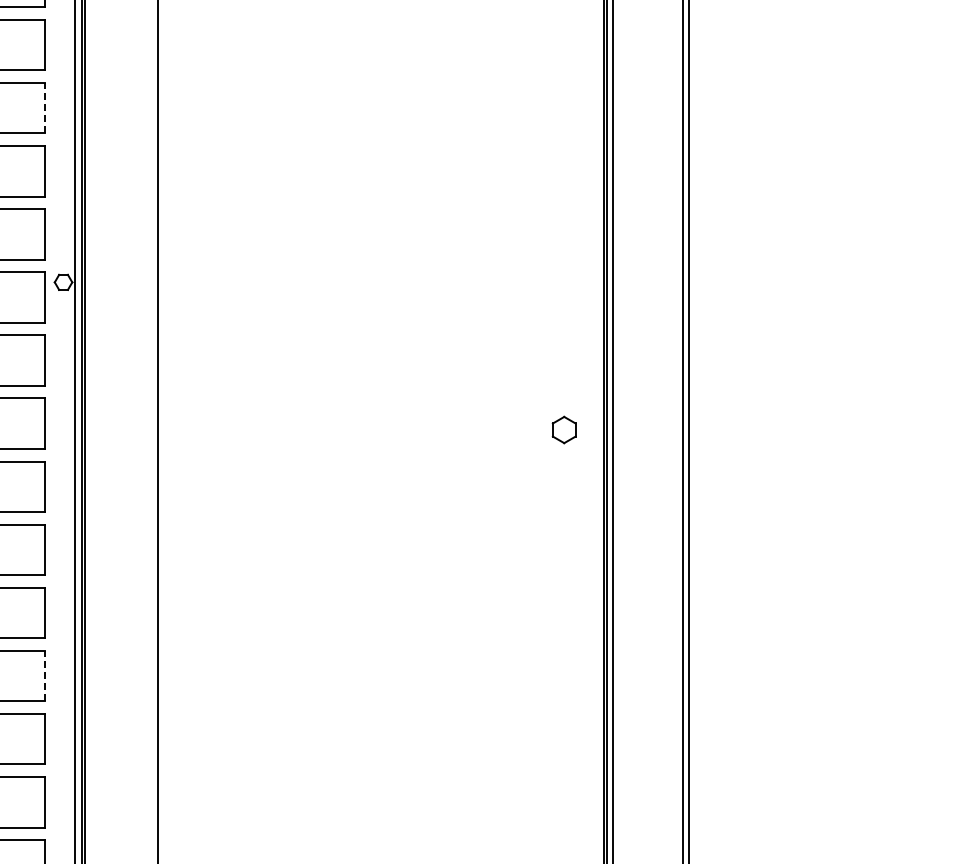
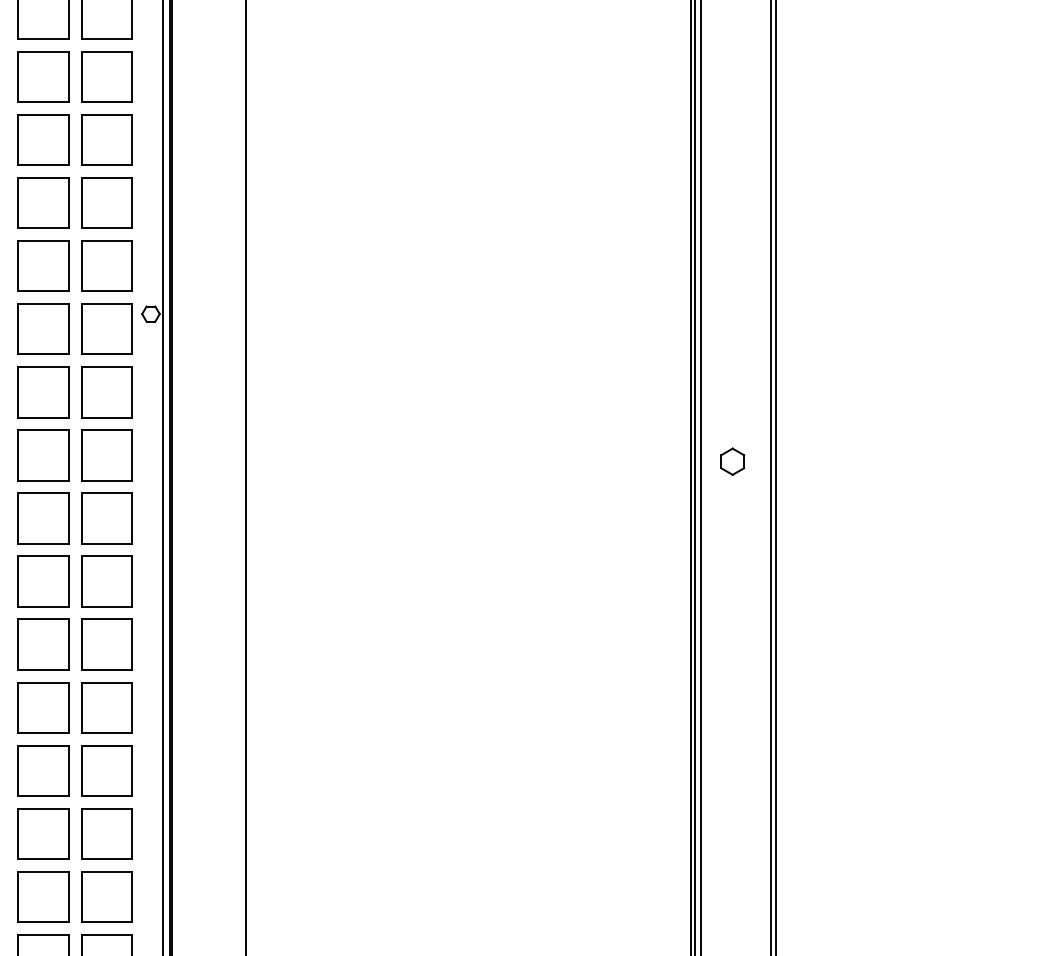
line: (45, 107) -> (132, 139), dashed -> solid
part: (564, 429) -> (732, 461), moved
line: (45, 675) -> (132, 707), dashed -> solid

